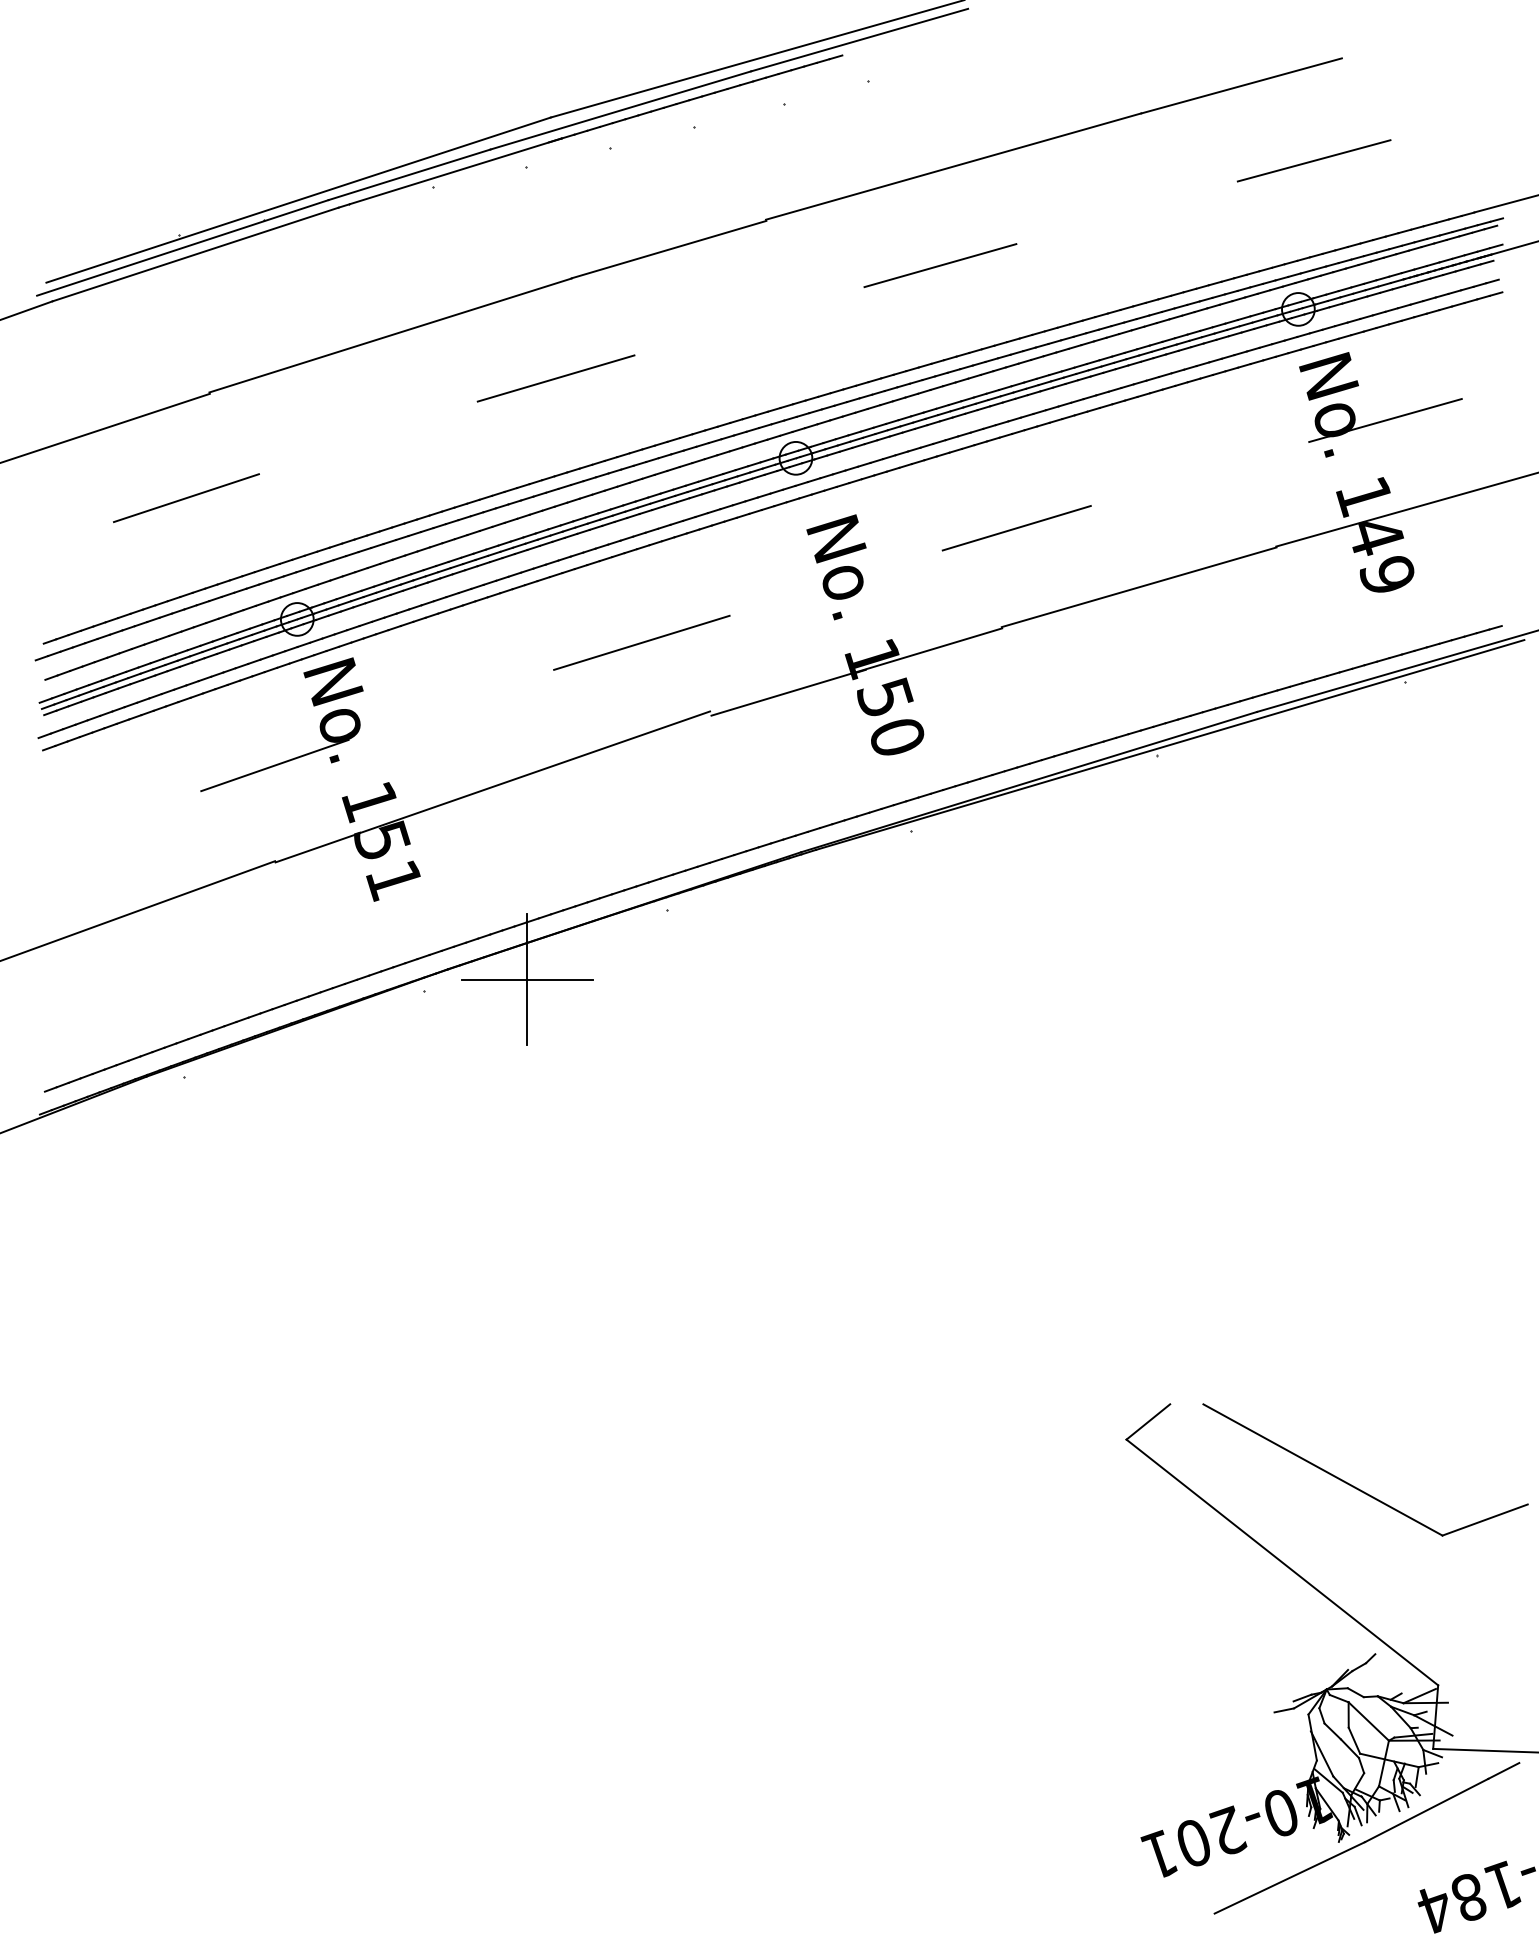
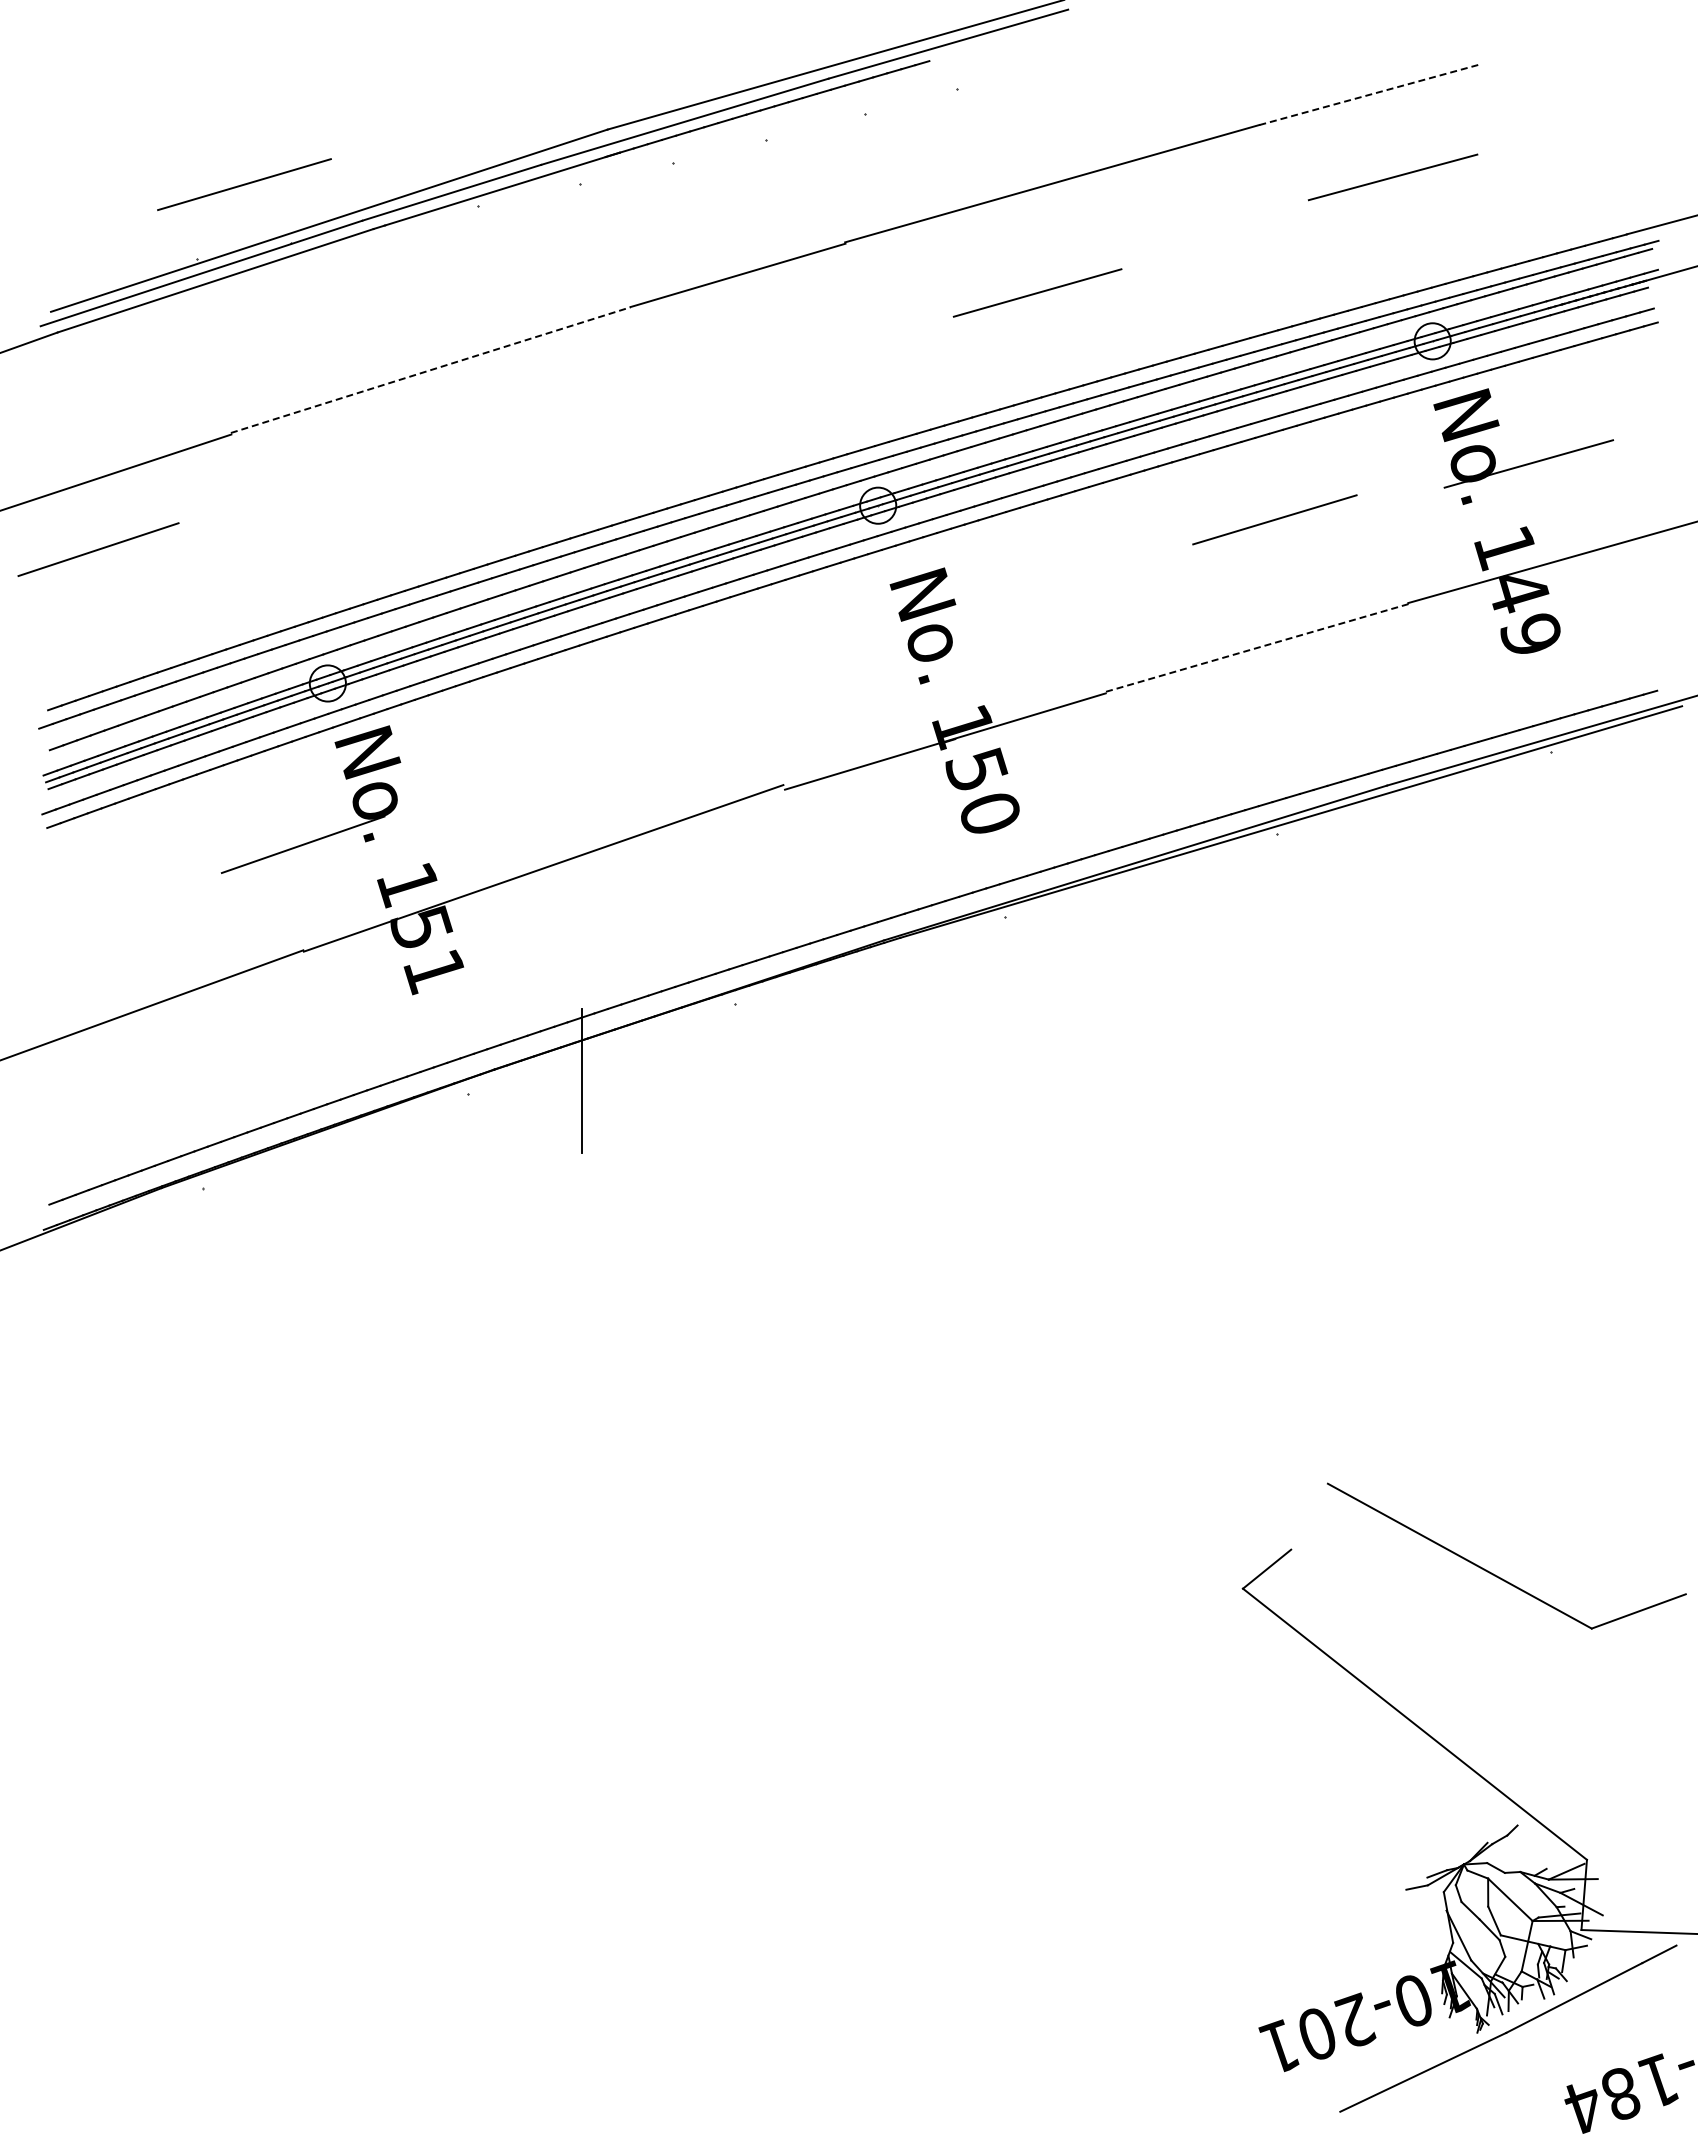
line: (1242, 85) -> (1370, 94), solid -> dashed
line: (1313, 160) -> (1392, 177), moved
line: (390, 335) -> (430, 370), solid -> dashed
line: (556, 378) -> (244, 184), moved
line: (186, 498) -> (98, 549), moved
line: (1016, 527) -> (1274, 519), moved
line: (1138, 587) -> (1256, 648), solid -> dashed
line: (641, 642) -> (707, 709), removed
line: (527, 980) -> (581, 1081), removed
part: (1357, 1487) -> (1497, 1575), moved

